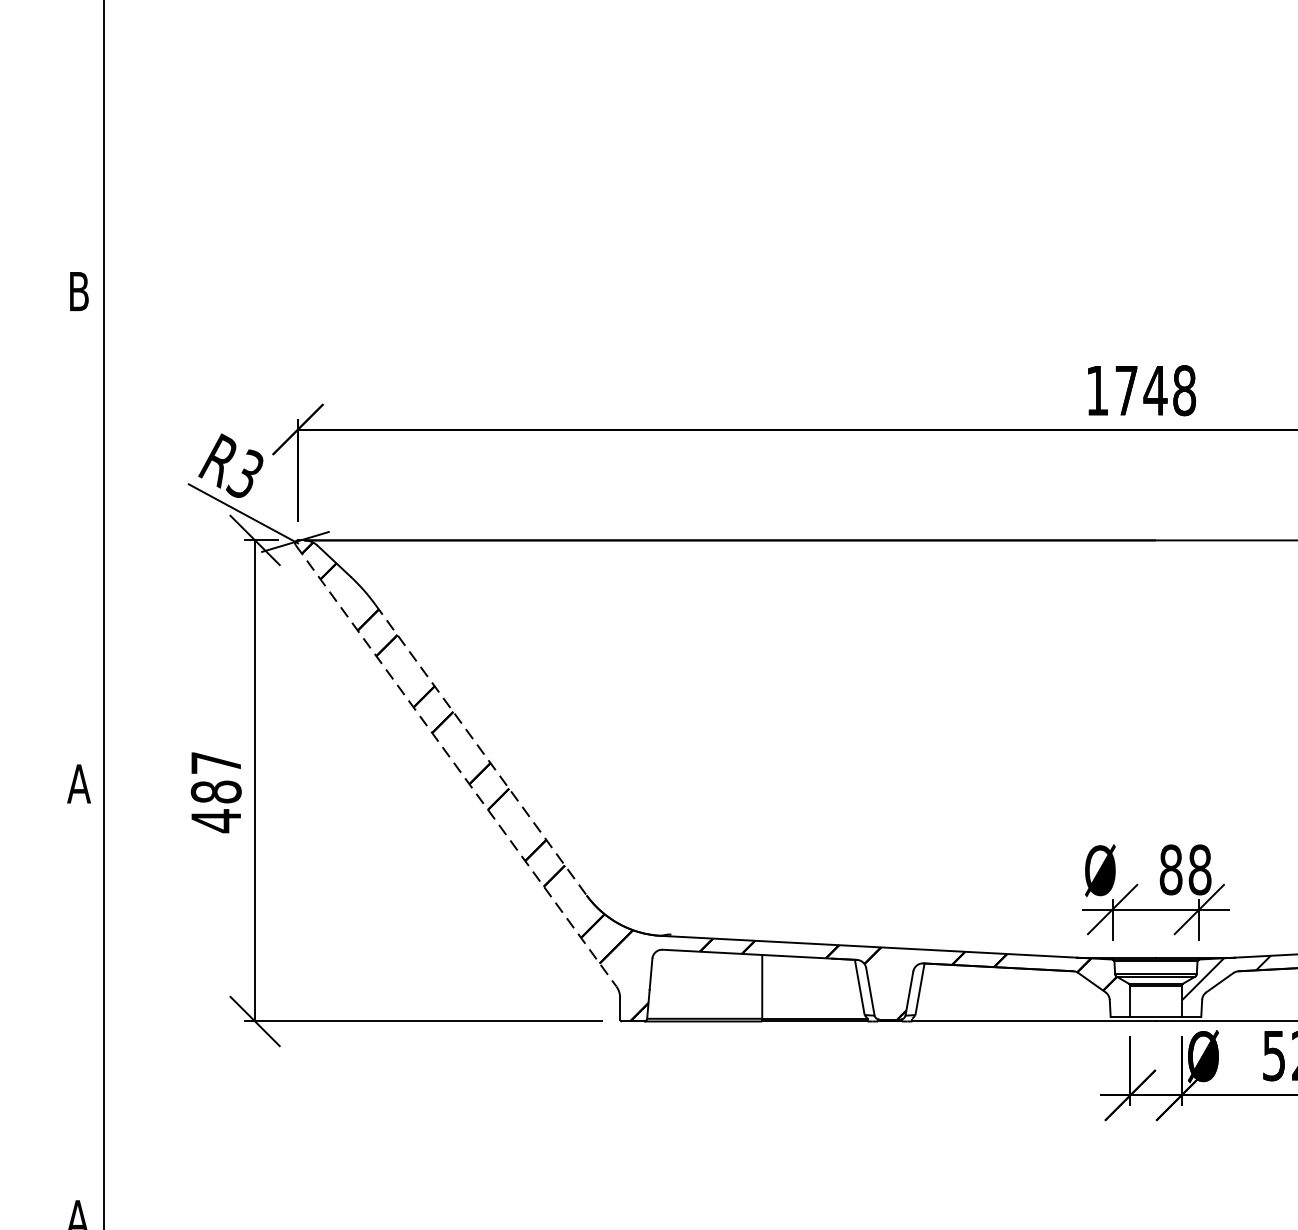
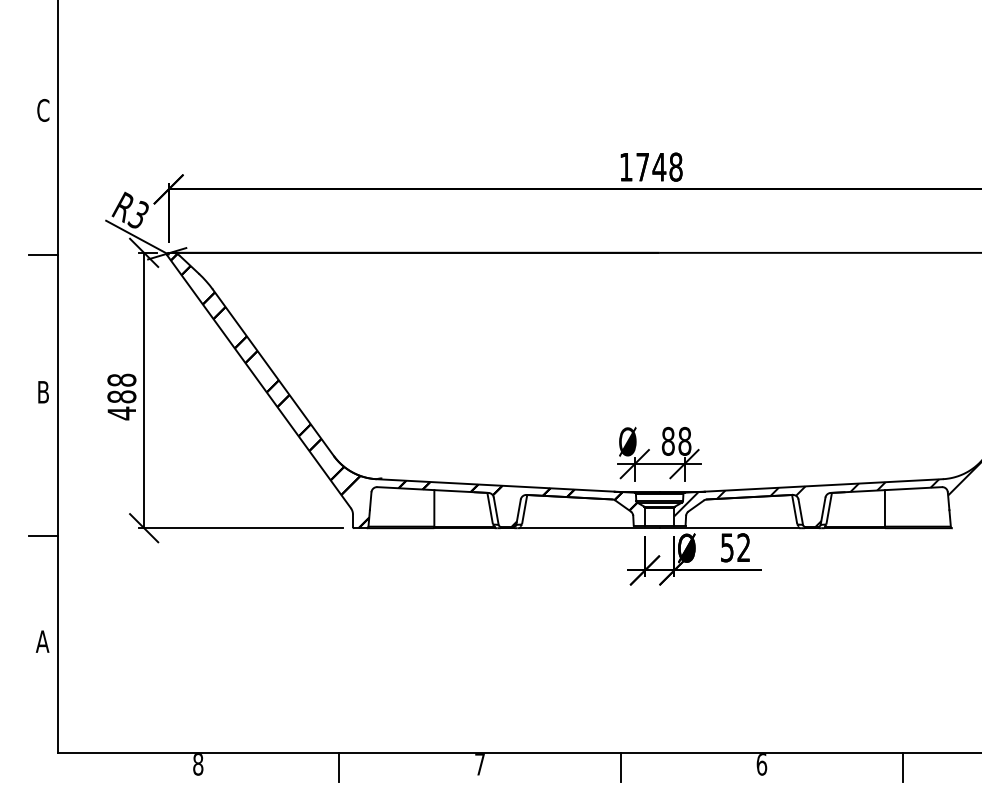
text: (79, 291) -> (43, 110), B -> C
line: (79, 543) -> (43, 254), added
line: (481, 749) -> (273, 372), dashed -> solid
text: (215, 761) -> (121, 379), 487 -> 488
line: (456, 766) -> (259, 382), dashed -> solid
text: (79, 784) -> (43, 392), A -> B
line: (79, 1036) -> (43, 536), added

